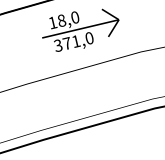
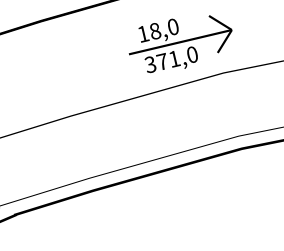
text: (80, 30) -> (180, 44), moved

